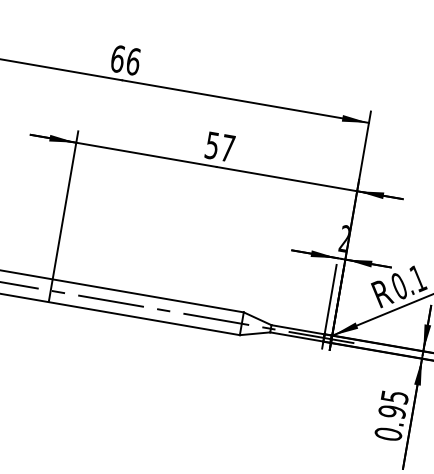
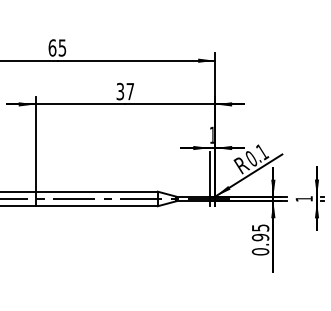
text: (133, 60) -> (62, 47), 66 -> 65
text: (212, 143) -> (120, 90), 57 -> 37
text: (343, 237) -> (211, 134), 2 -> 1

